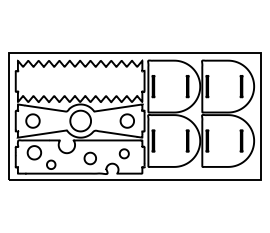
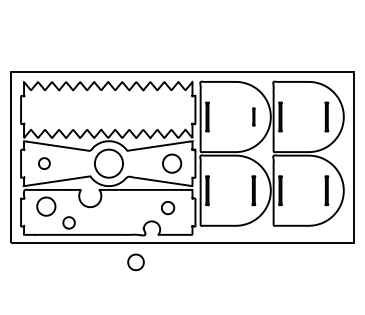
part: (187, 86) -> (253, 116), size x0.6
part: (33, 120) -> (44, 163), size x0.6
part: (89, 158) -> (135, 262), moved

